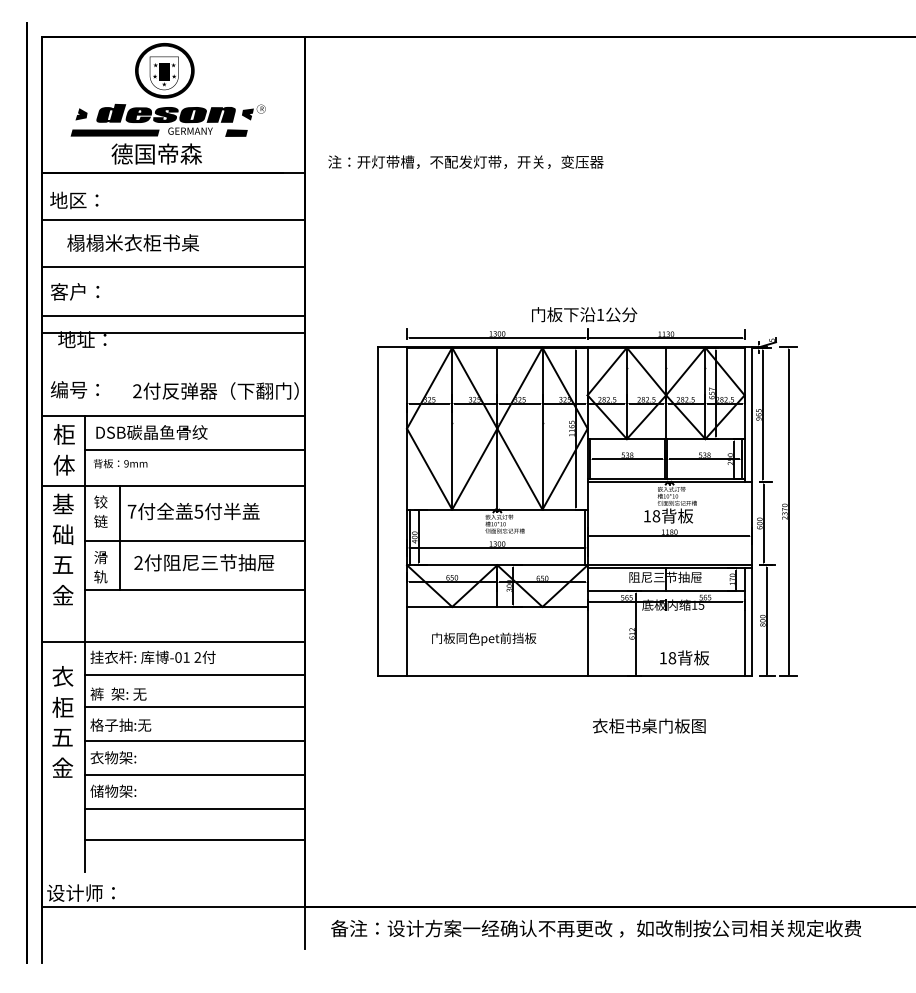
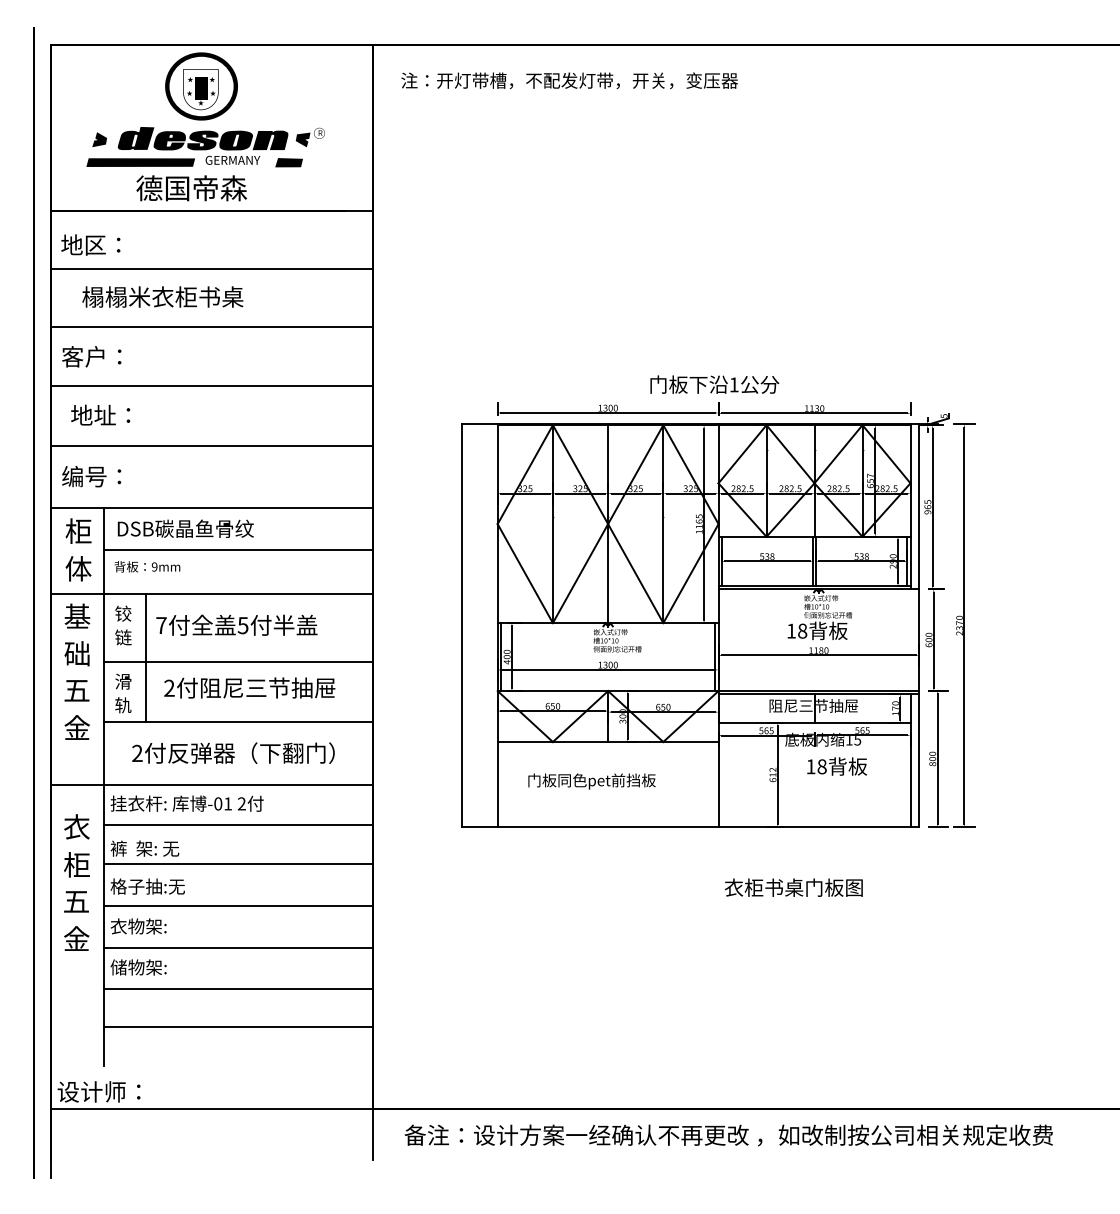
text: (465, 161) -> (569, 80), moved
line: (173, 333) -> (212, 445), moved
text: (215, 390) -> (232, 752), moved
text: (684, 657) -> (836, 765), moved

